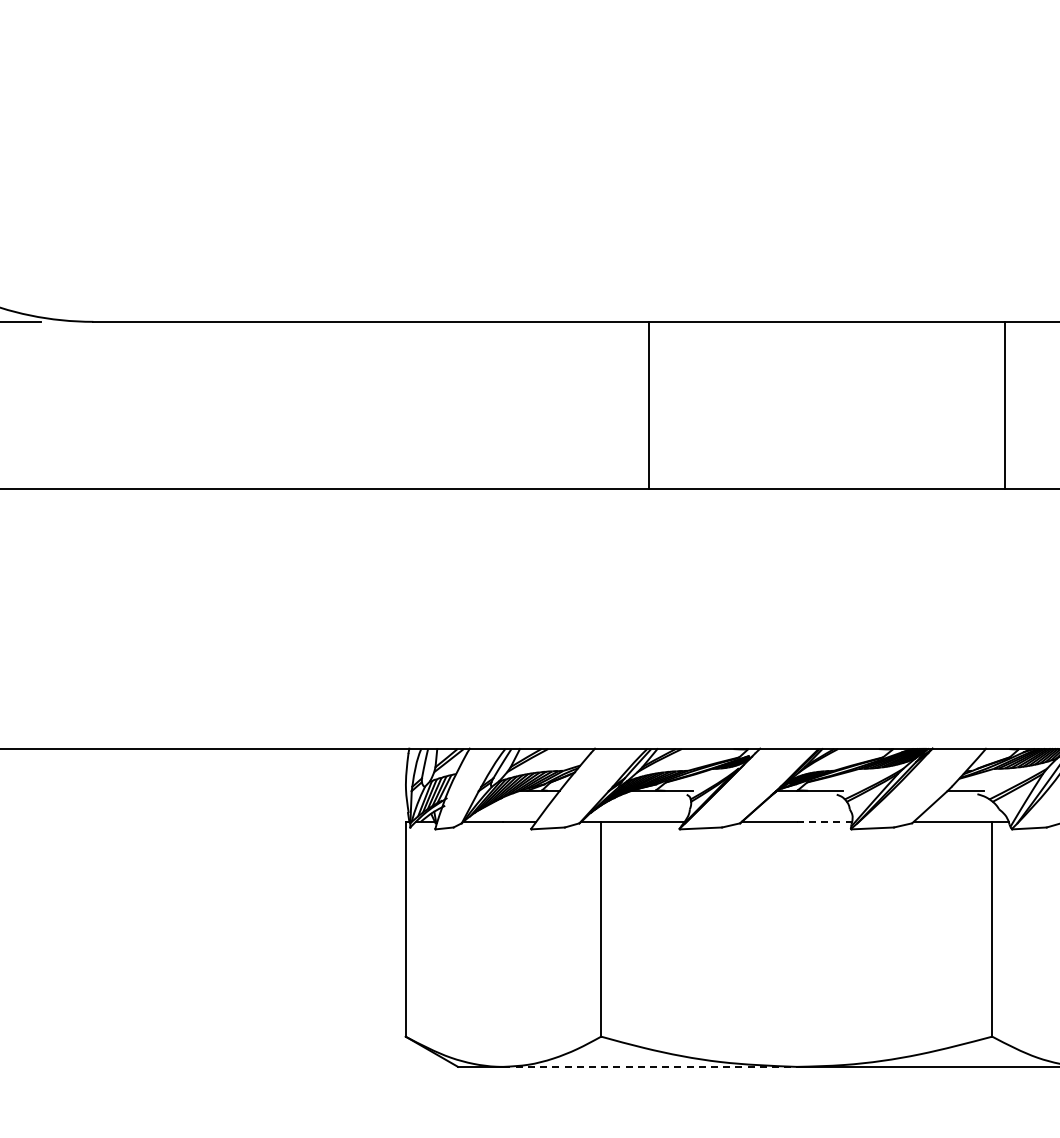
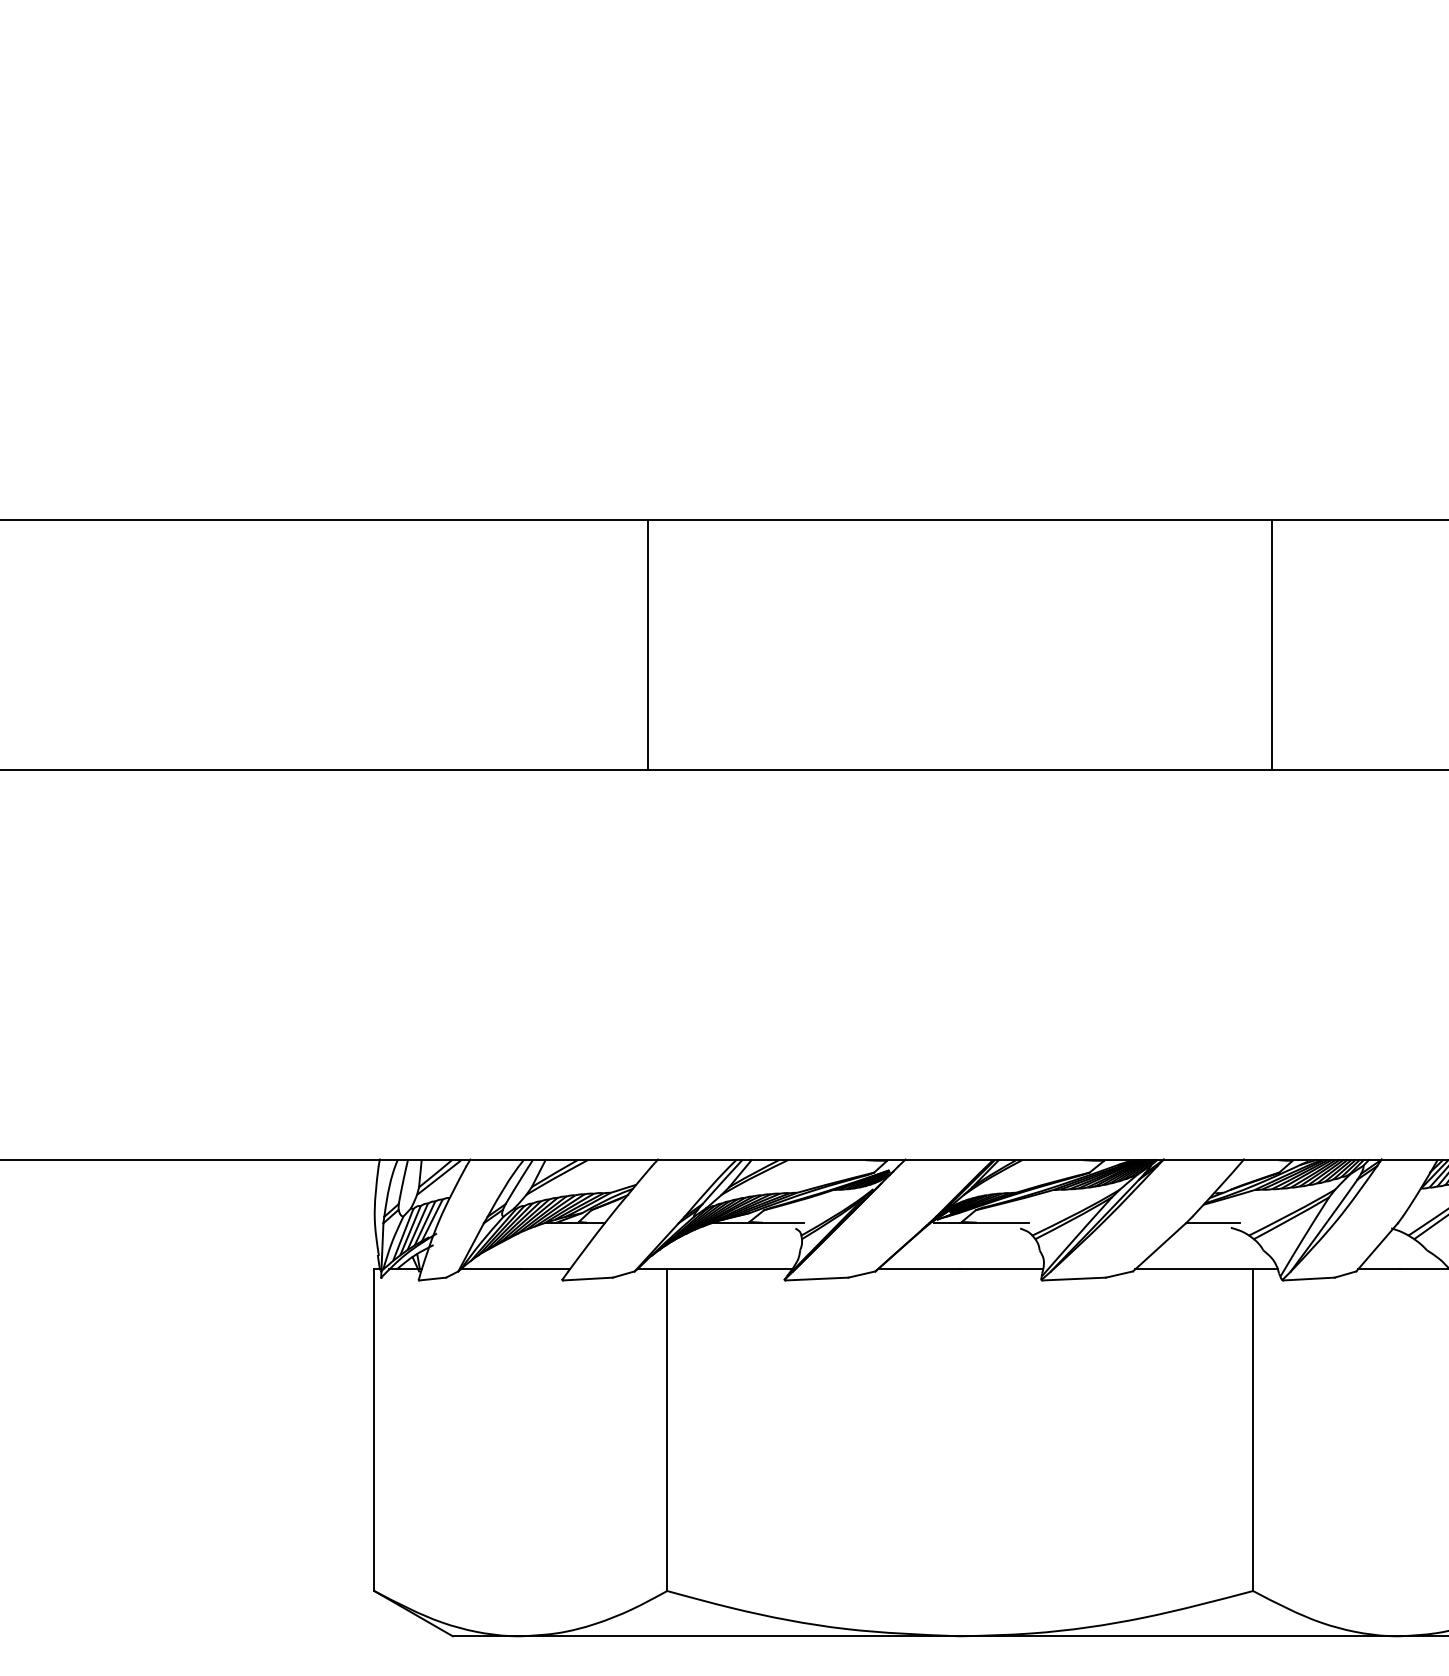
line: (649, 404) -> (648, 643), moved
line: (824, 822) -> (1001, 1270), dashed -> solid
line: (650, 1066) -> (741, 1635), dashed -> solid

